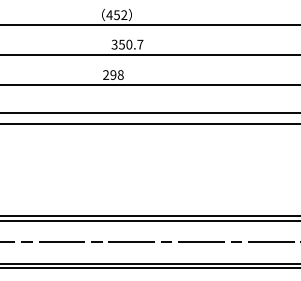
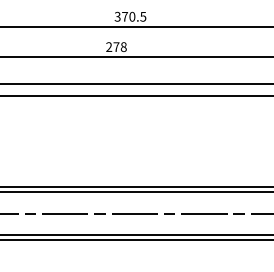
text: (131, 44) -> (134, 16), 350.7 -> 370.5
text: (113, 74) -> (116, 46), 298 -> 278

